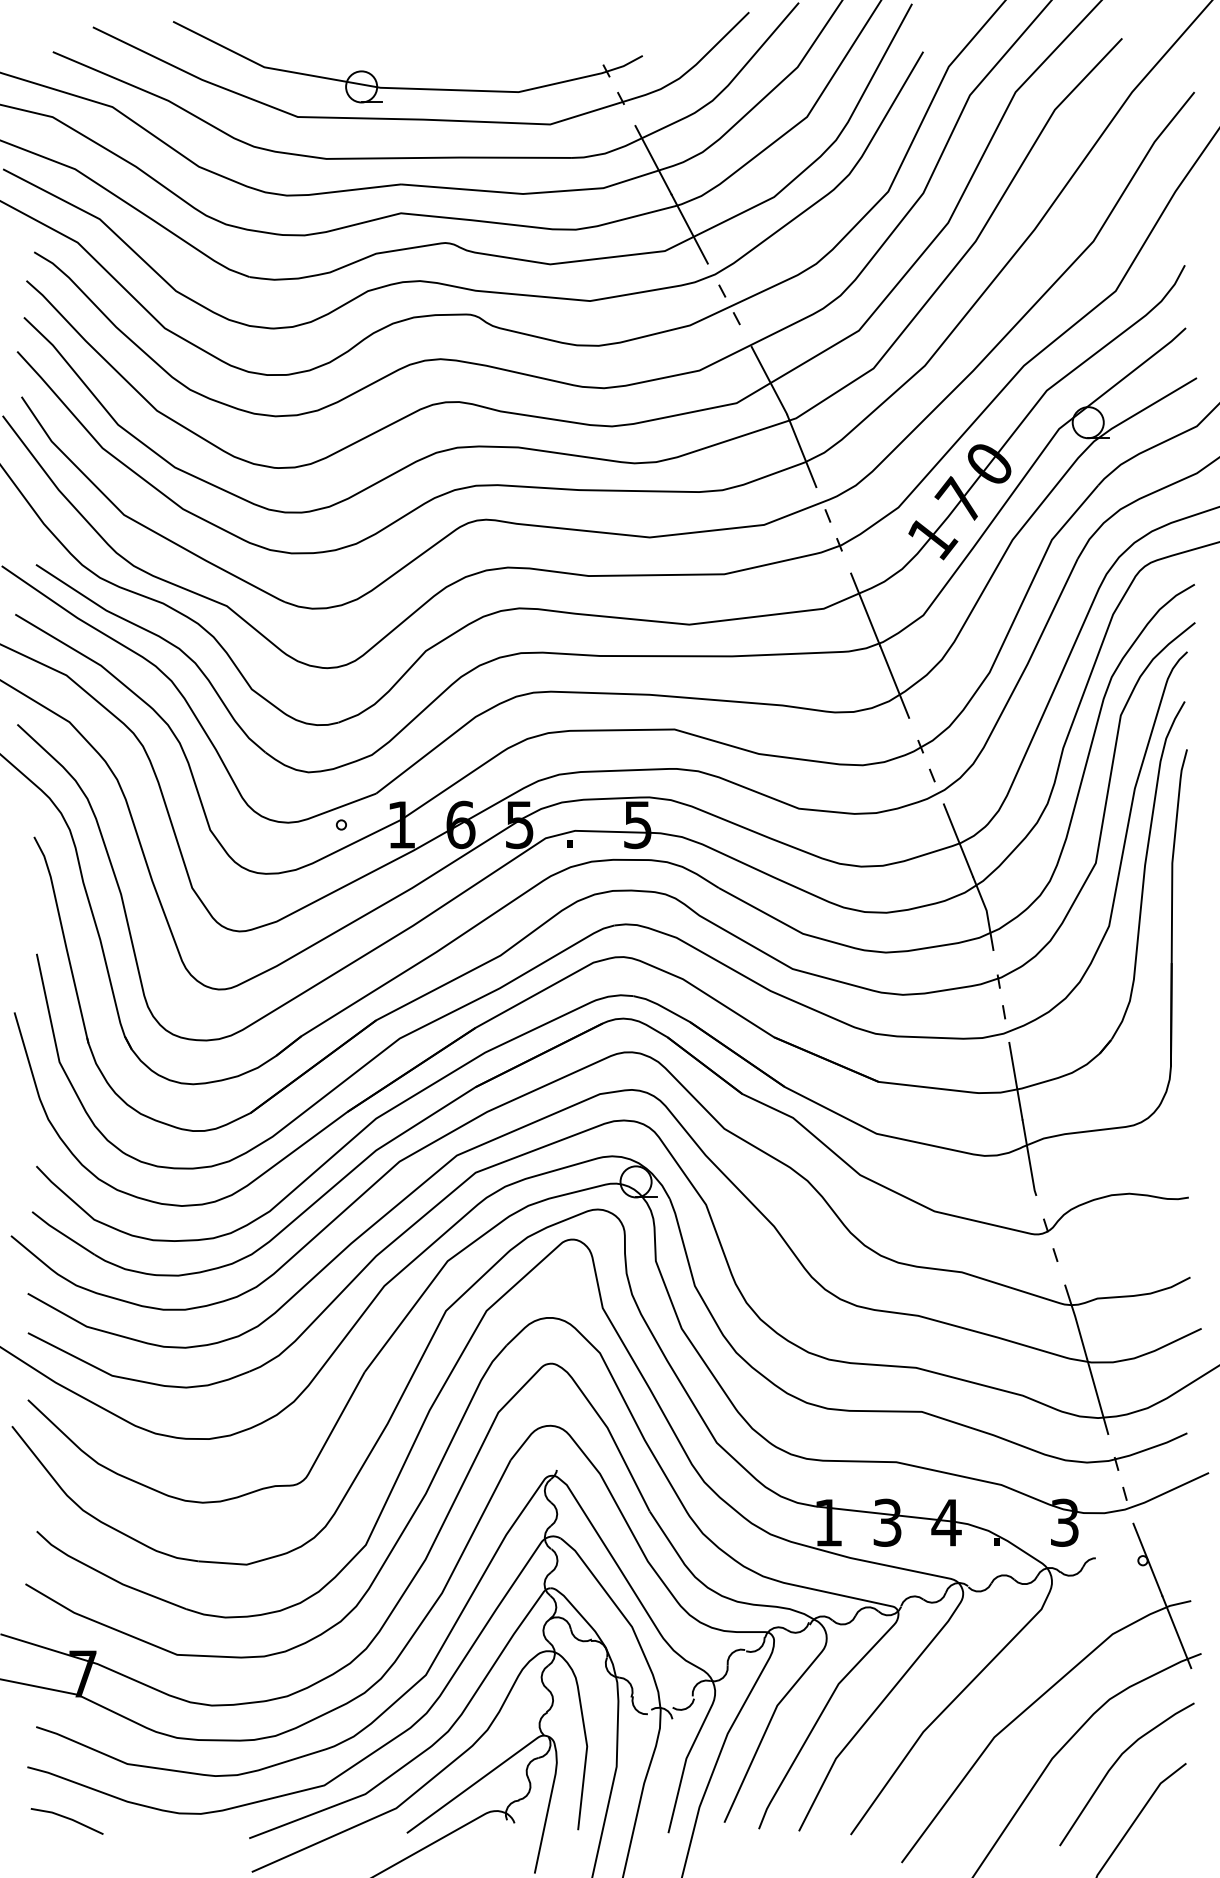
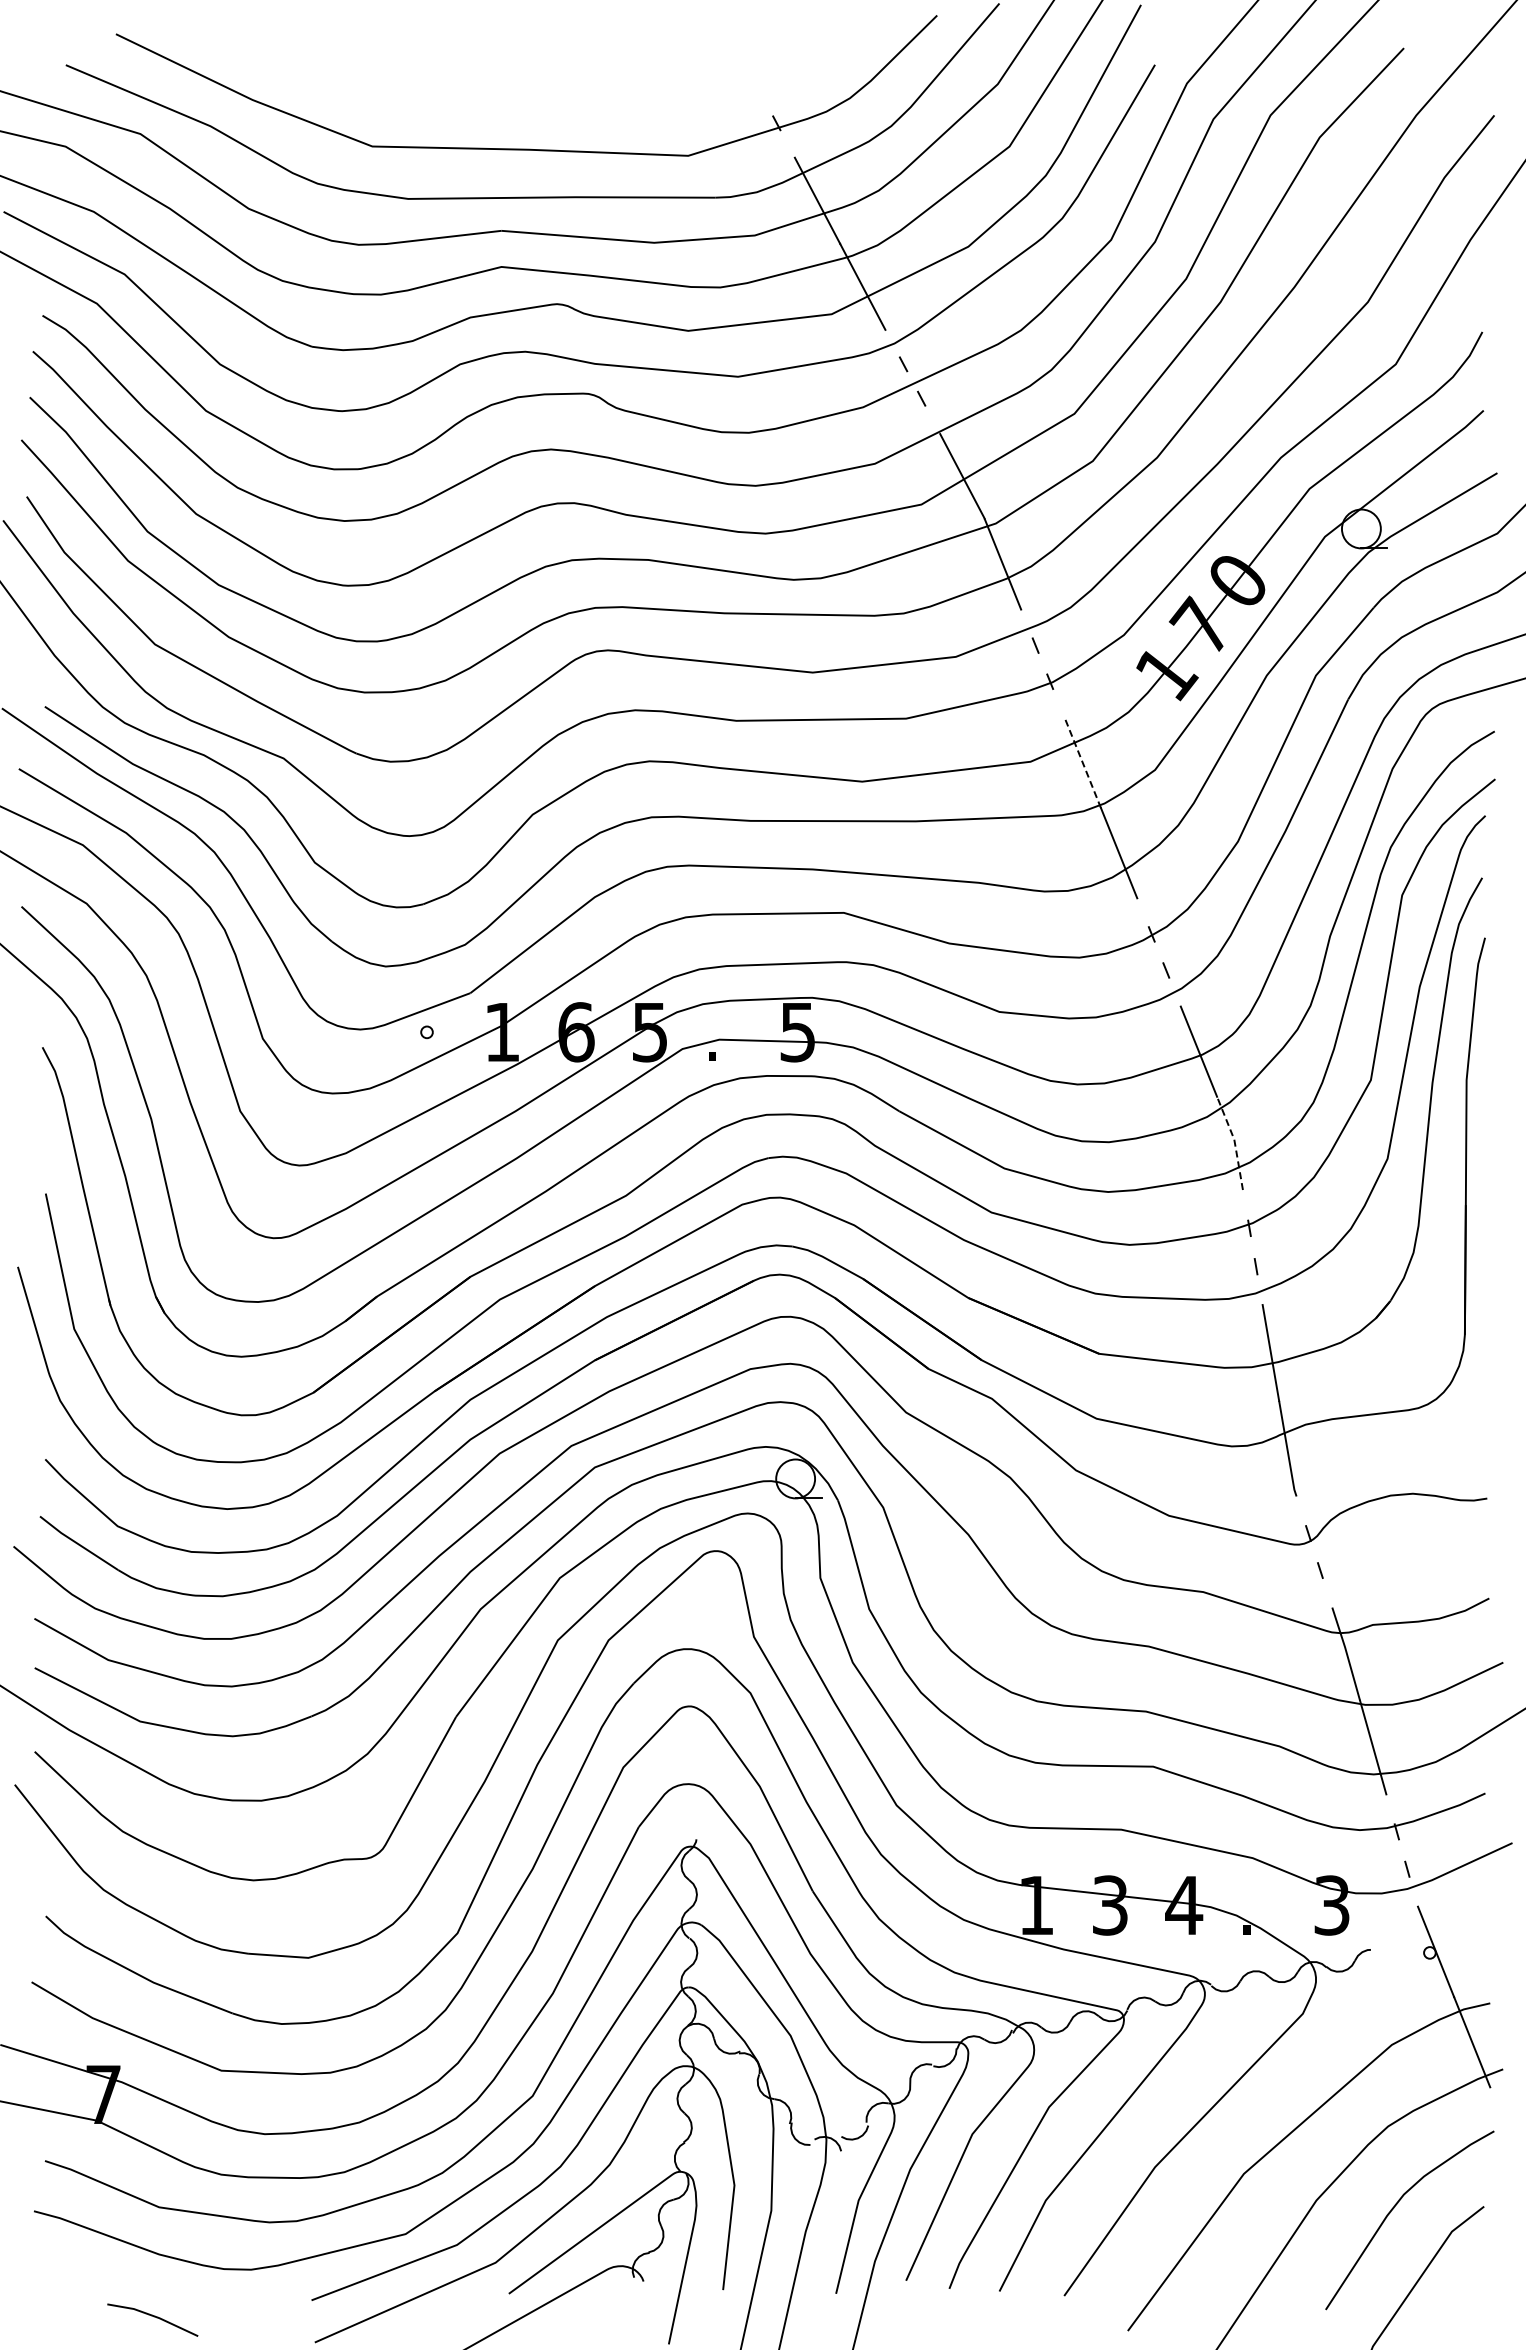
part: (403, 87) -> (504, 109), removed
line: (865, 609) -> (1082, 762), solid -> dashed
line: (986, 912) -> (1234, 1141), solid -> dashed
line: (68, 1819) -> (154, 2317), moved

